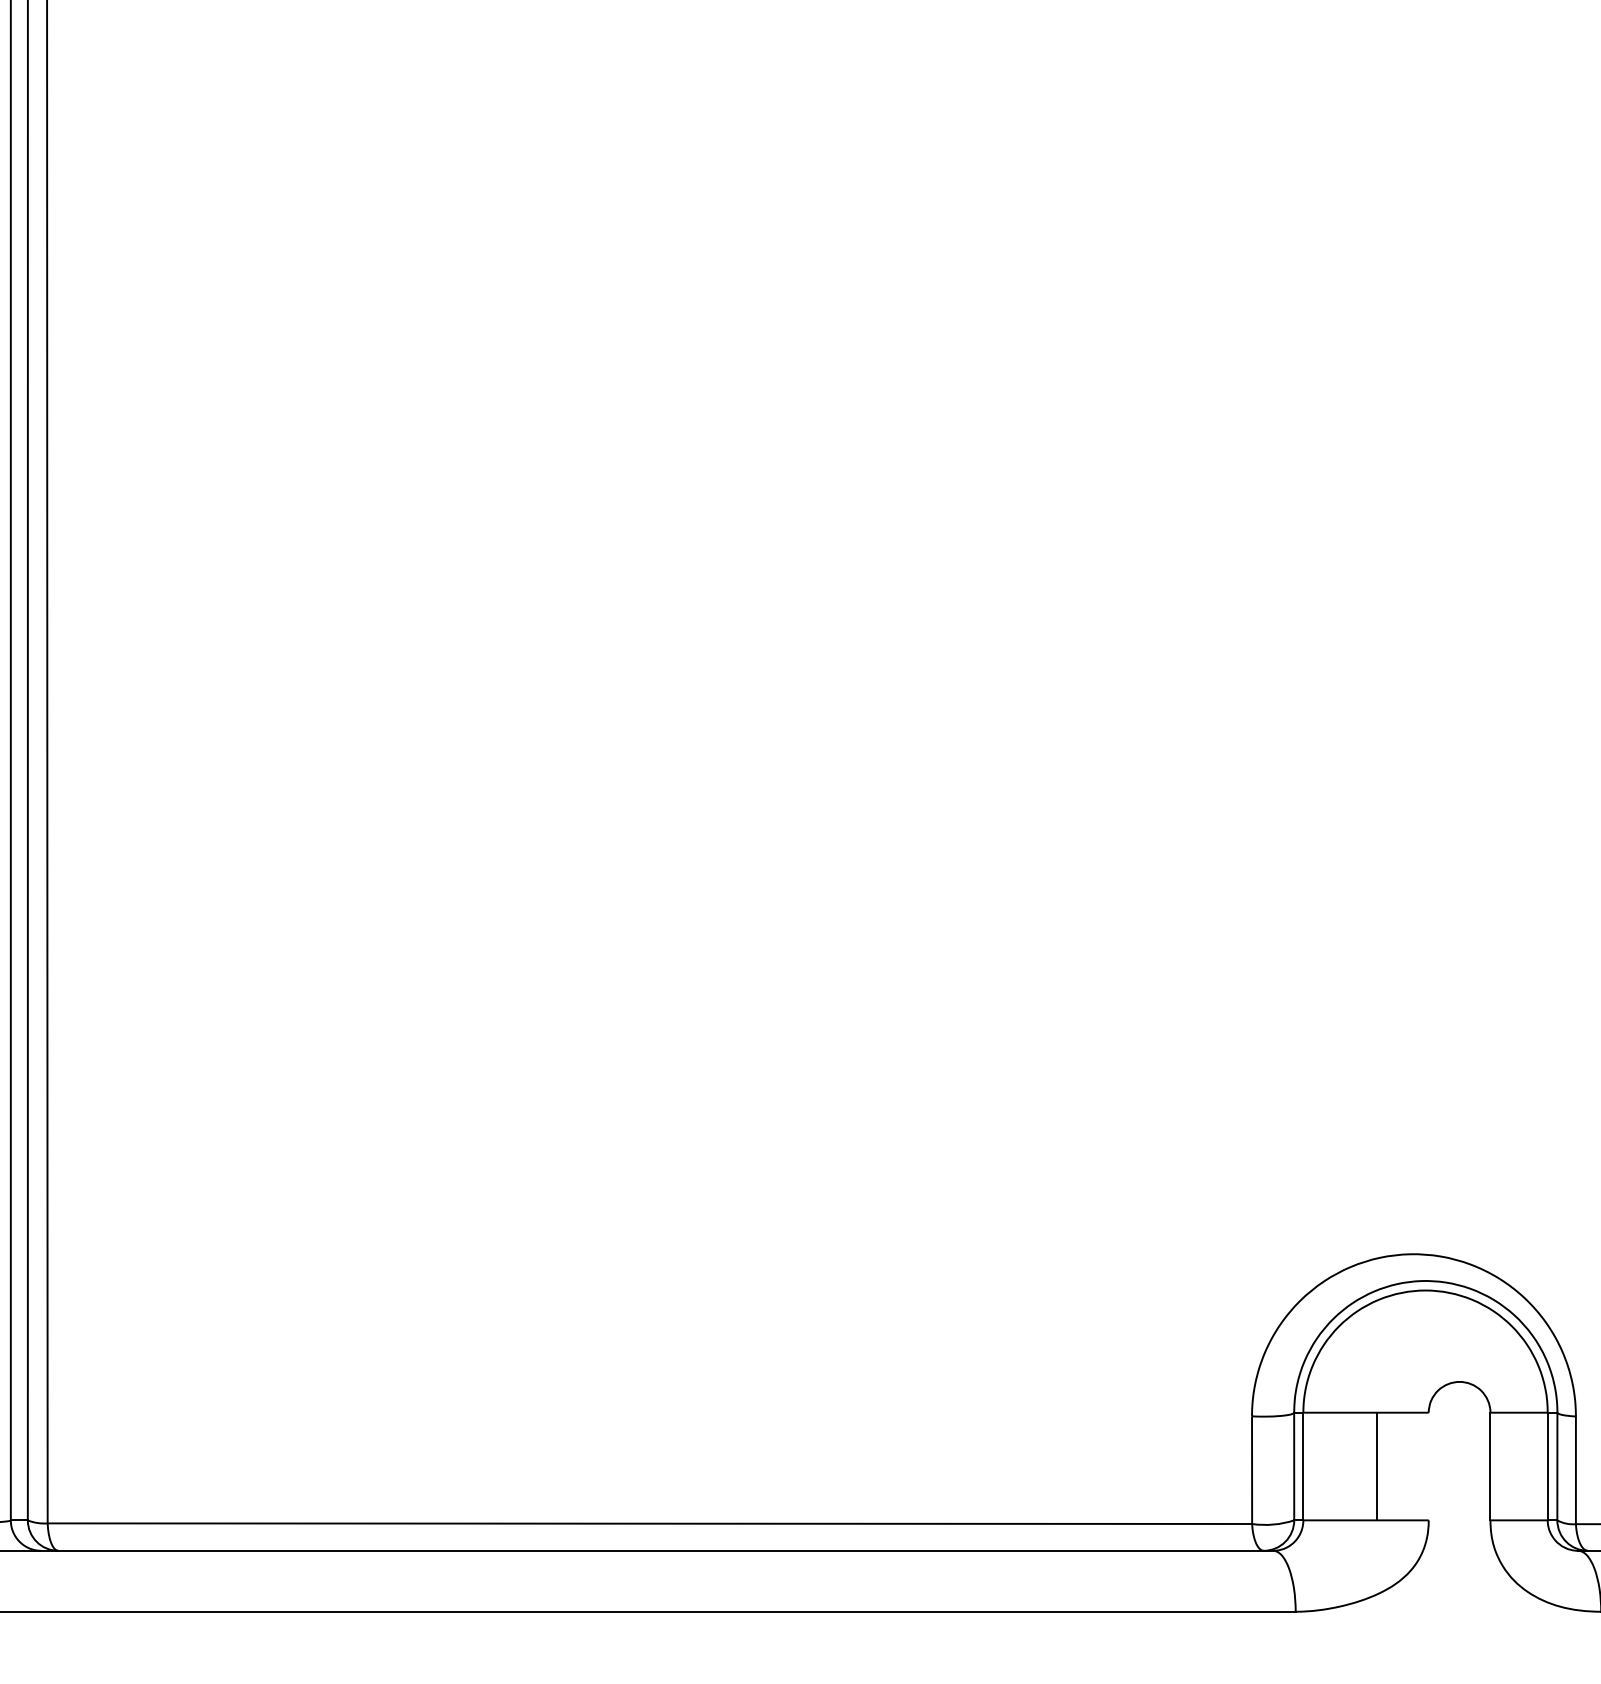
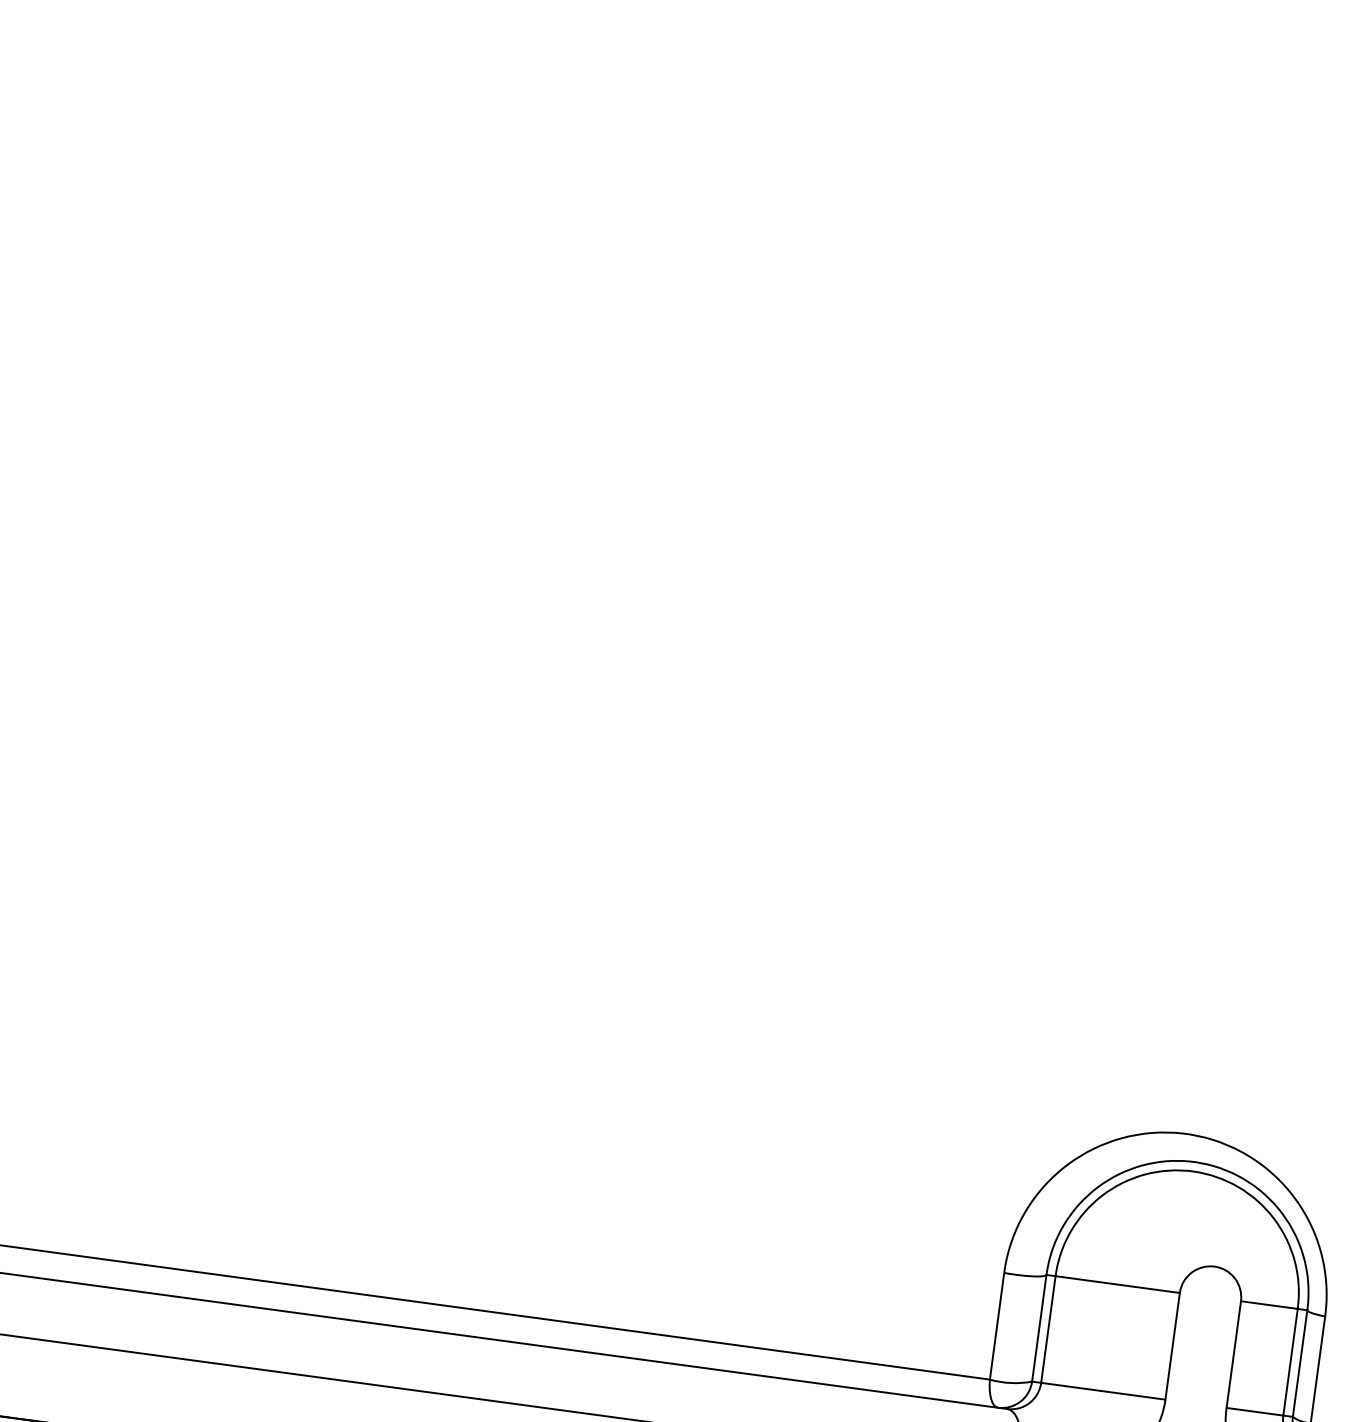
line: (1376, 1466) -> (1172, 1346), moved

